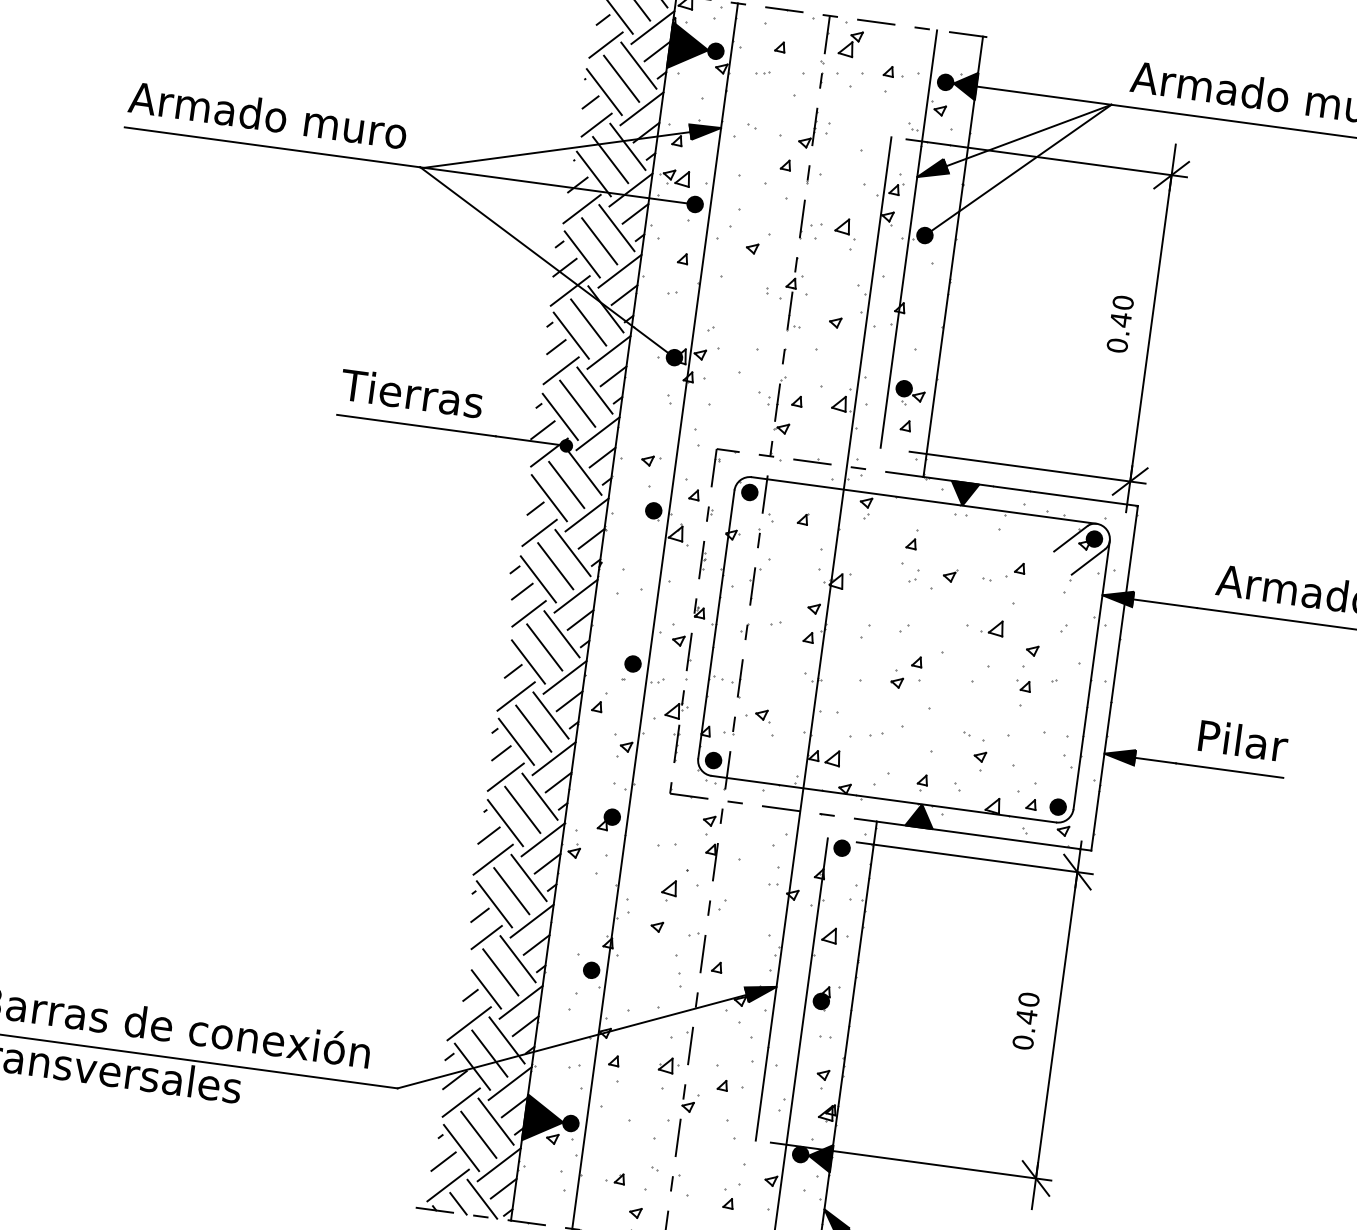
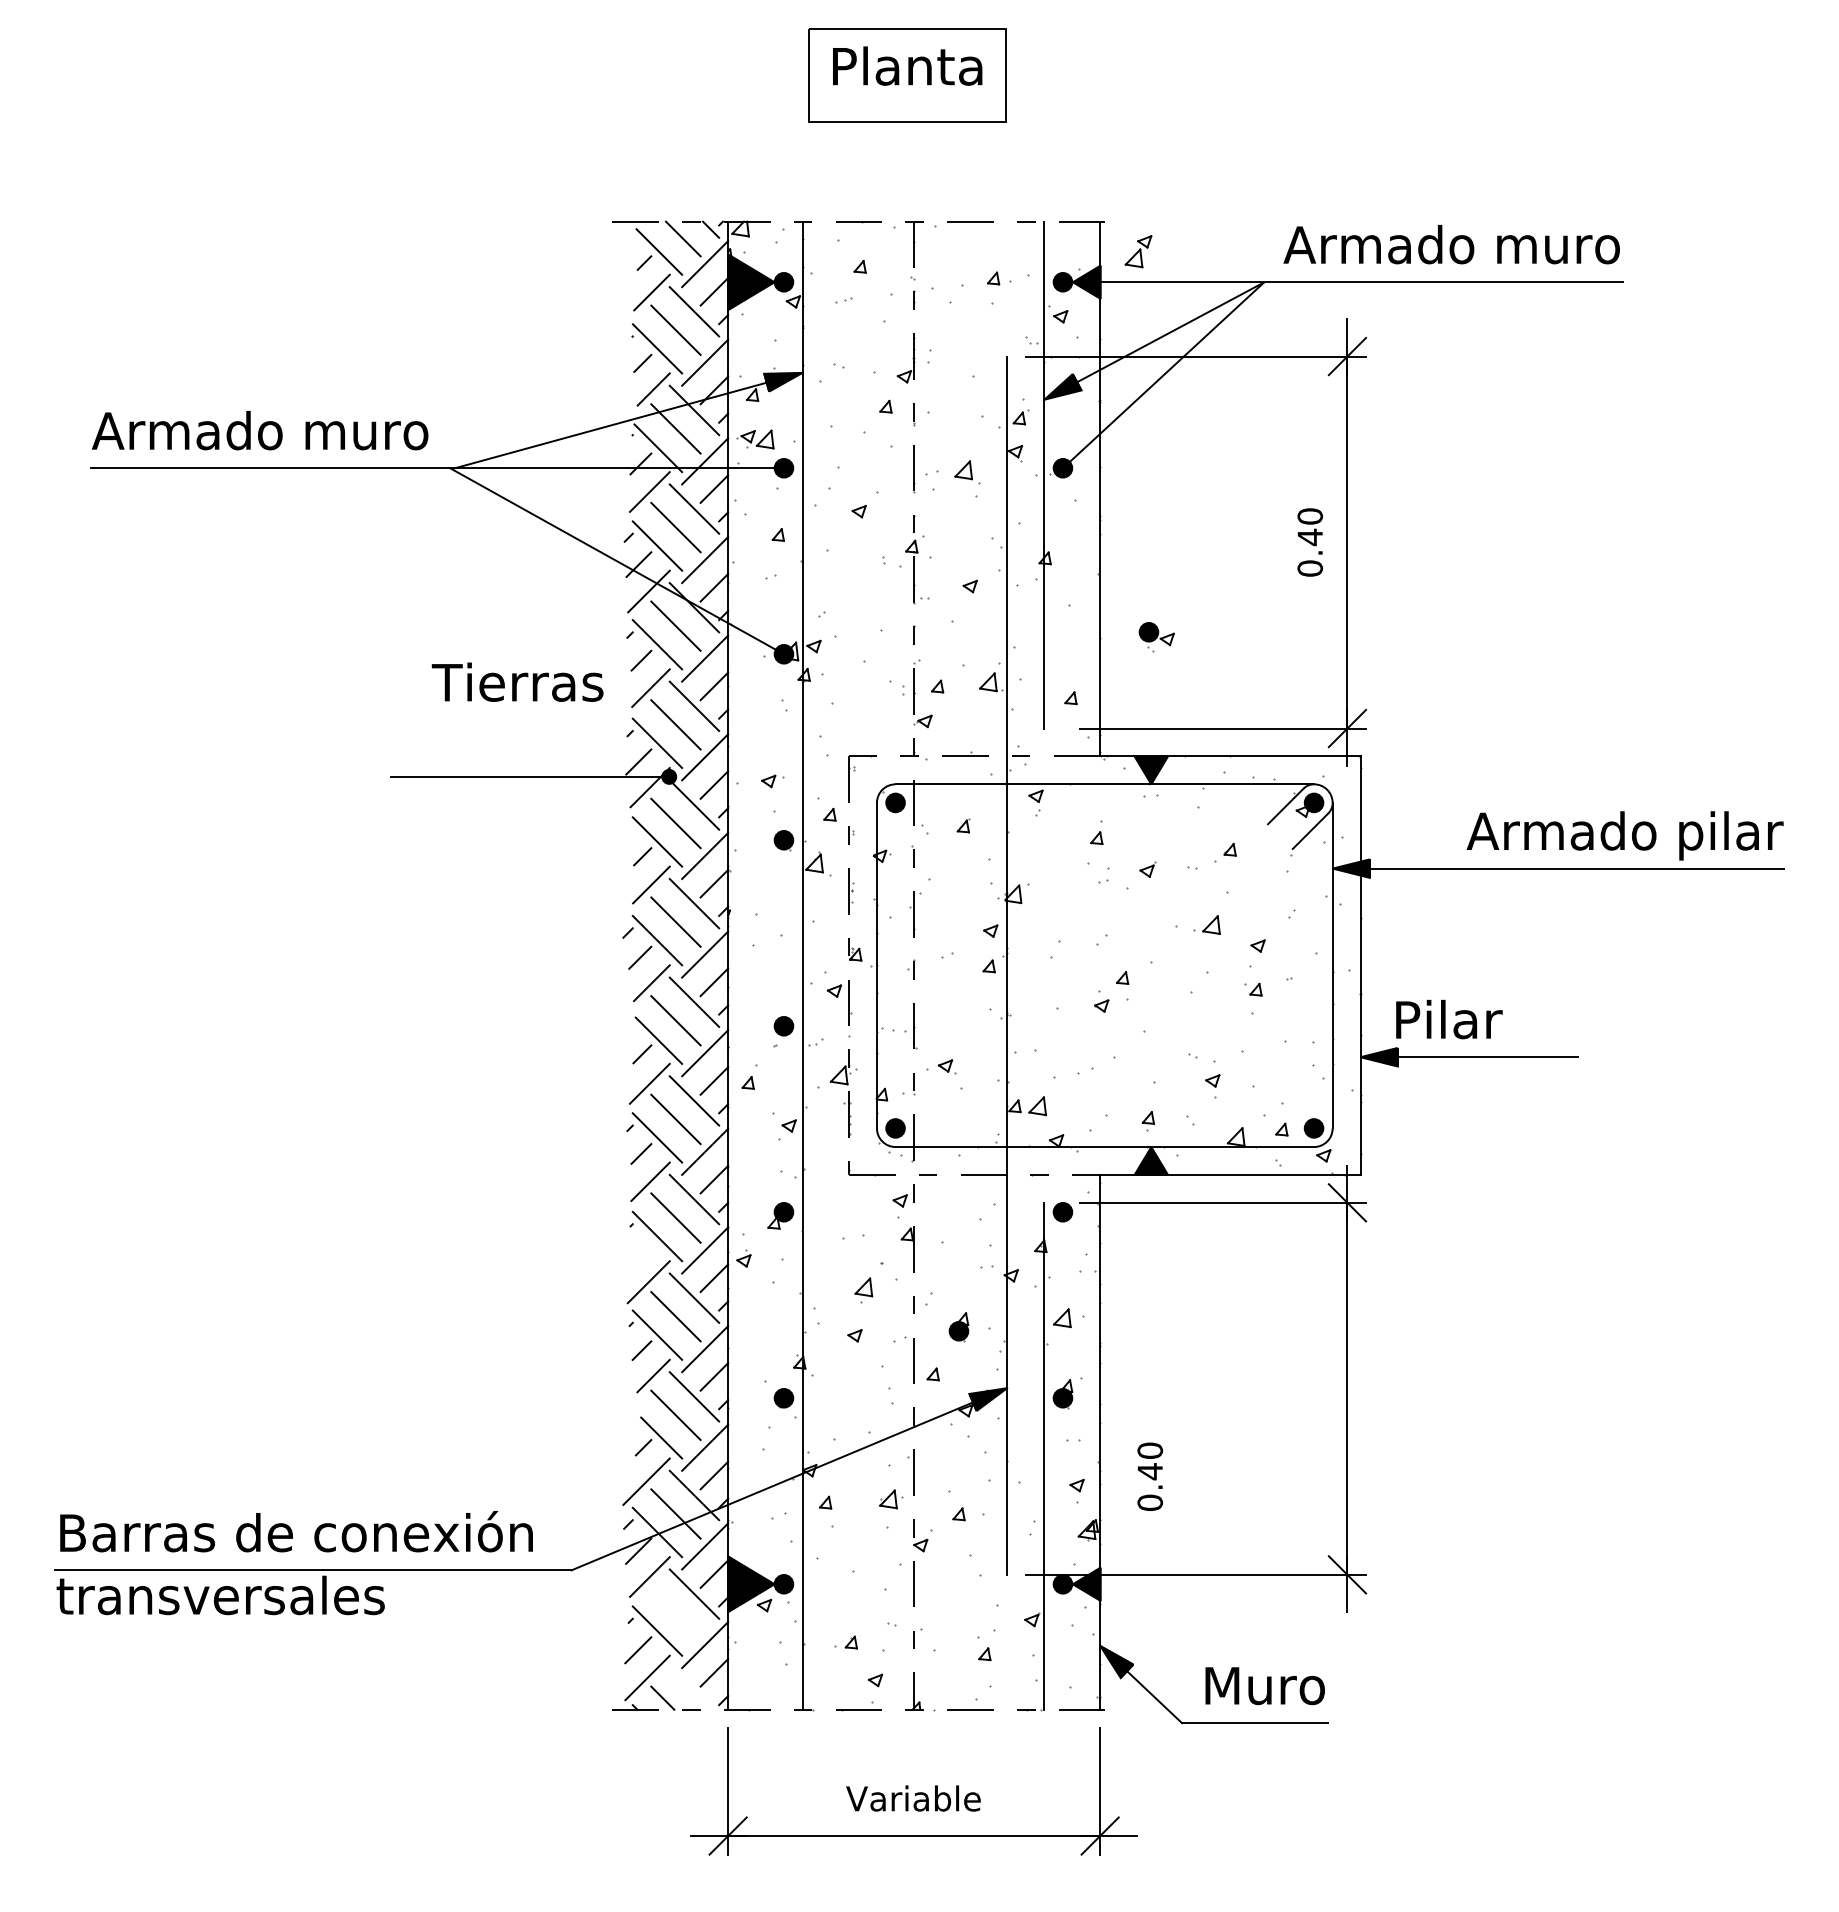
part: (850, 43) -> (1138, 251), moved
text: (411, 392) -> (517, 681), moved
part: (909, 393) -> (1156, 637), moved
text: (1243, 740) -> (1449, 1019), moved
line: (488, 835) -> (639, 1253), removed
part: (743, 931) -> (958, 1327), added
text: (1025, 1020) -> (1149, 1476), moved
line: (478, 1134) -> (675, 1612), removed
line: (482, 1198) -> (690, 1688), removed

